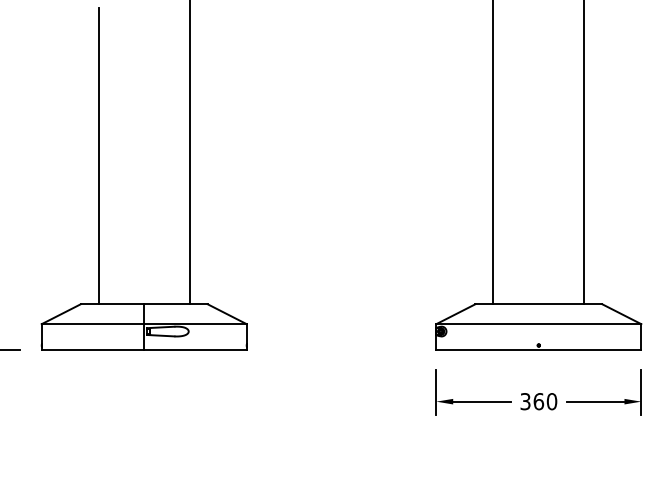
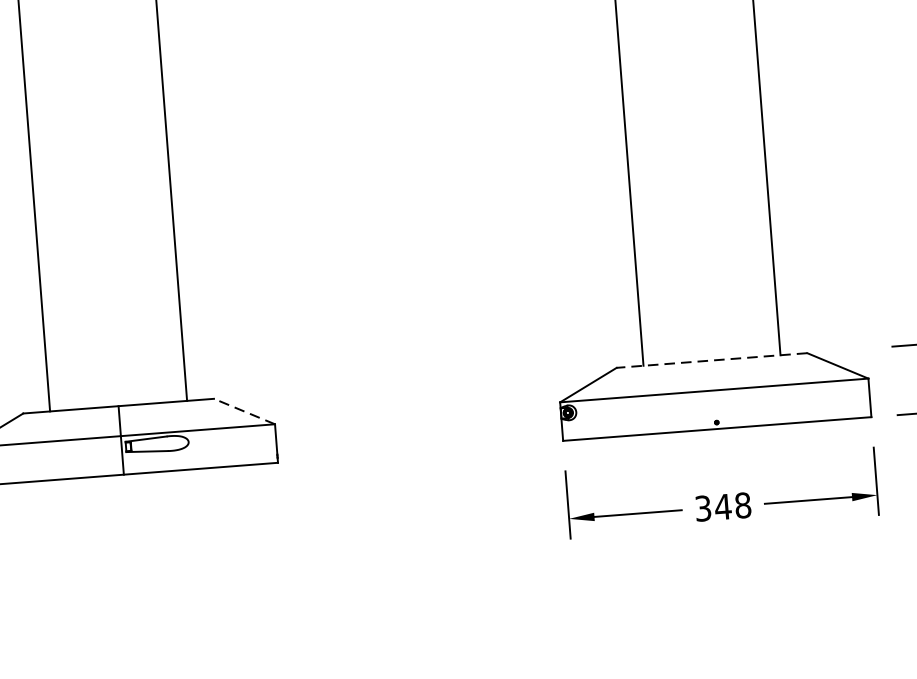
line: (538, 304) -> (711, 360), solid -> dashed
line: (227, 314) -> (245, 411), solid -> dashed
text: (545, 401) -> (733, 506), 360 -> 348

